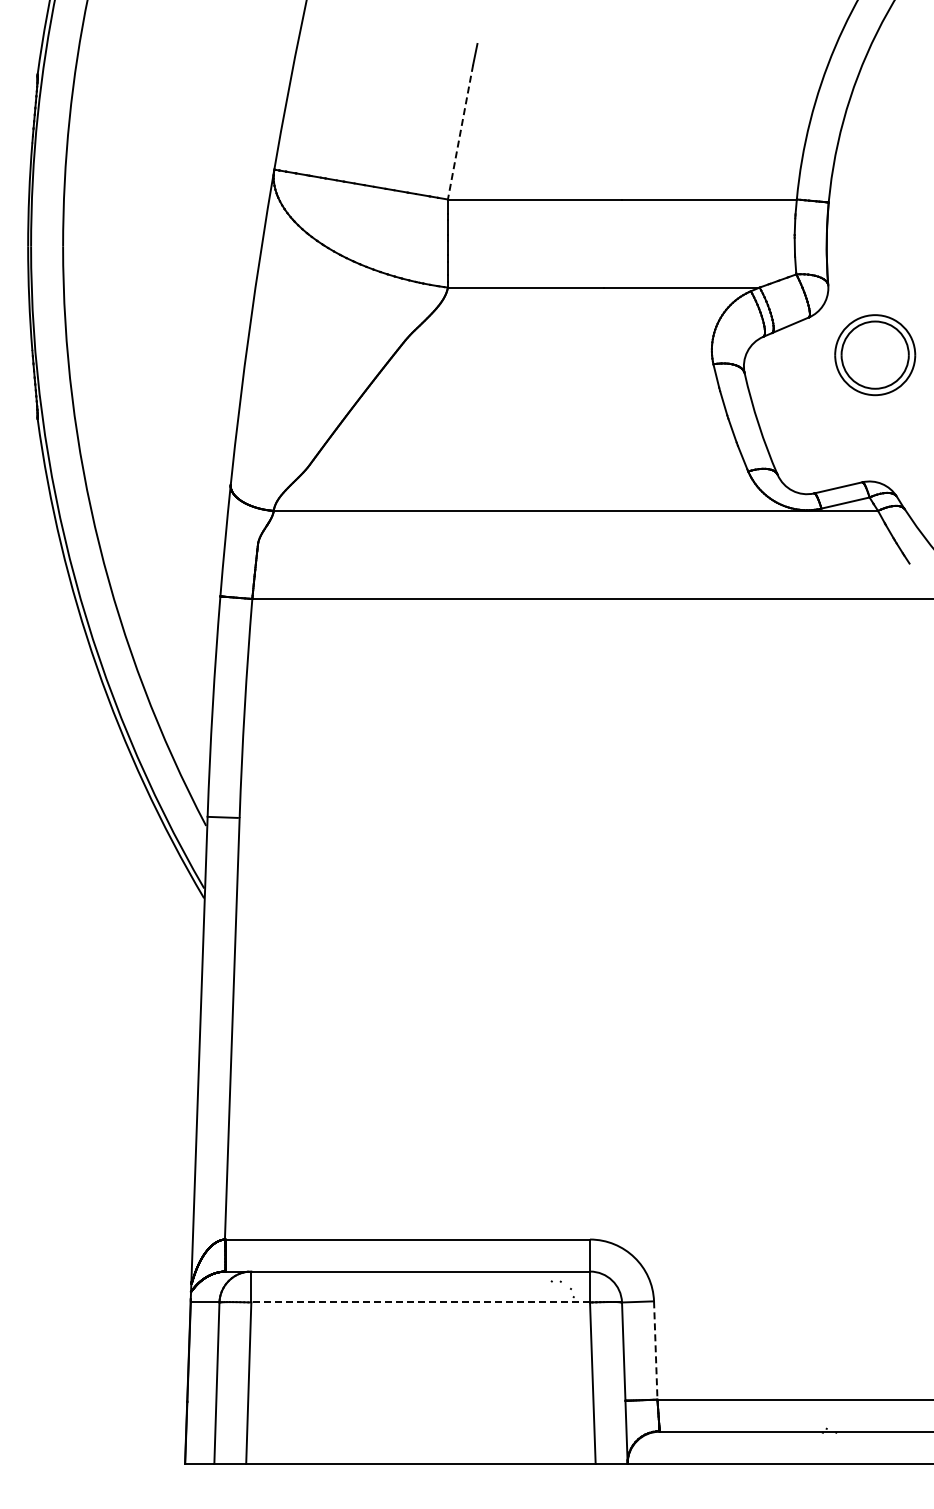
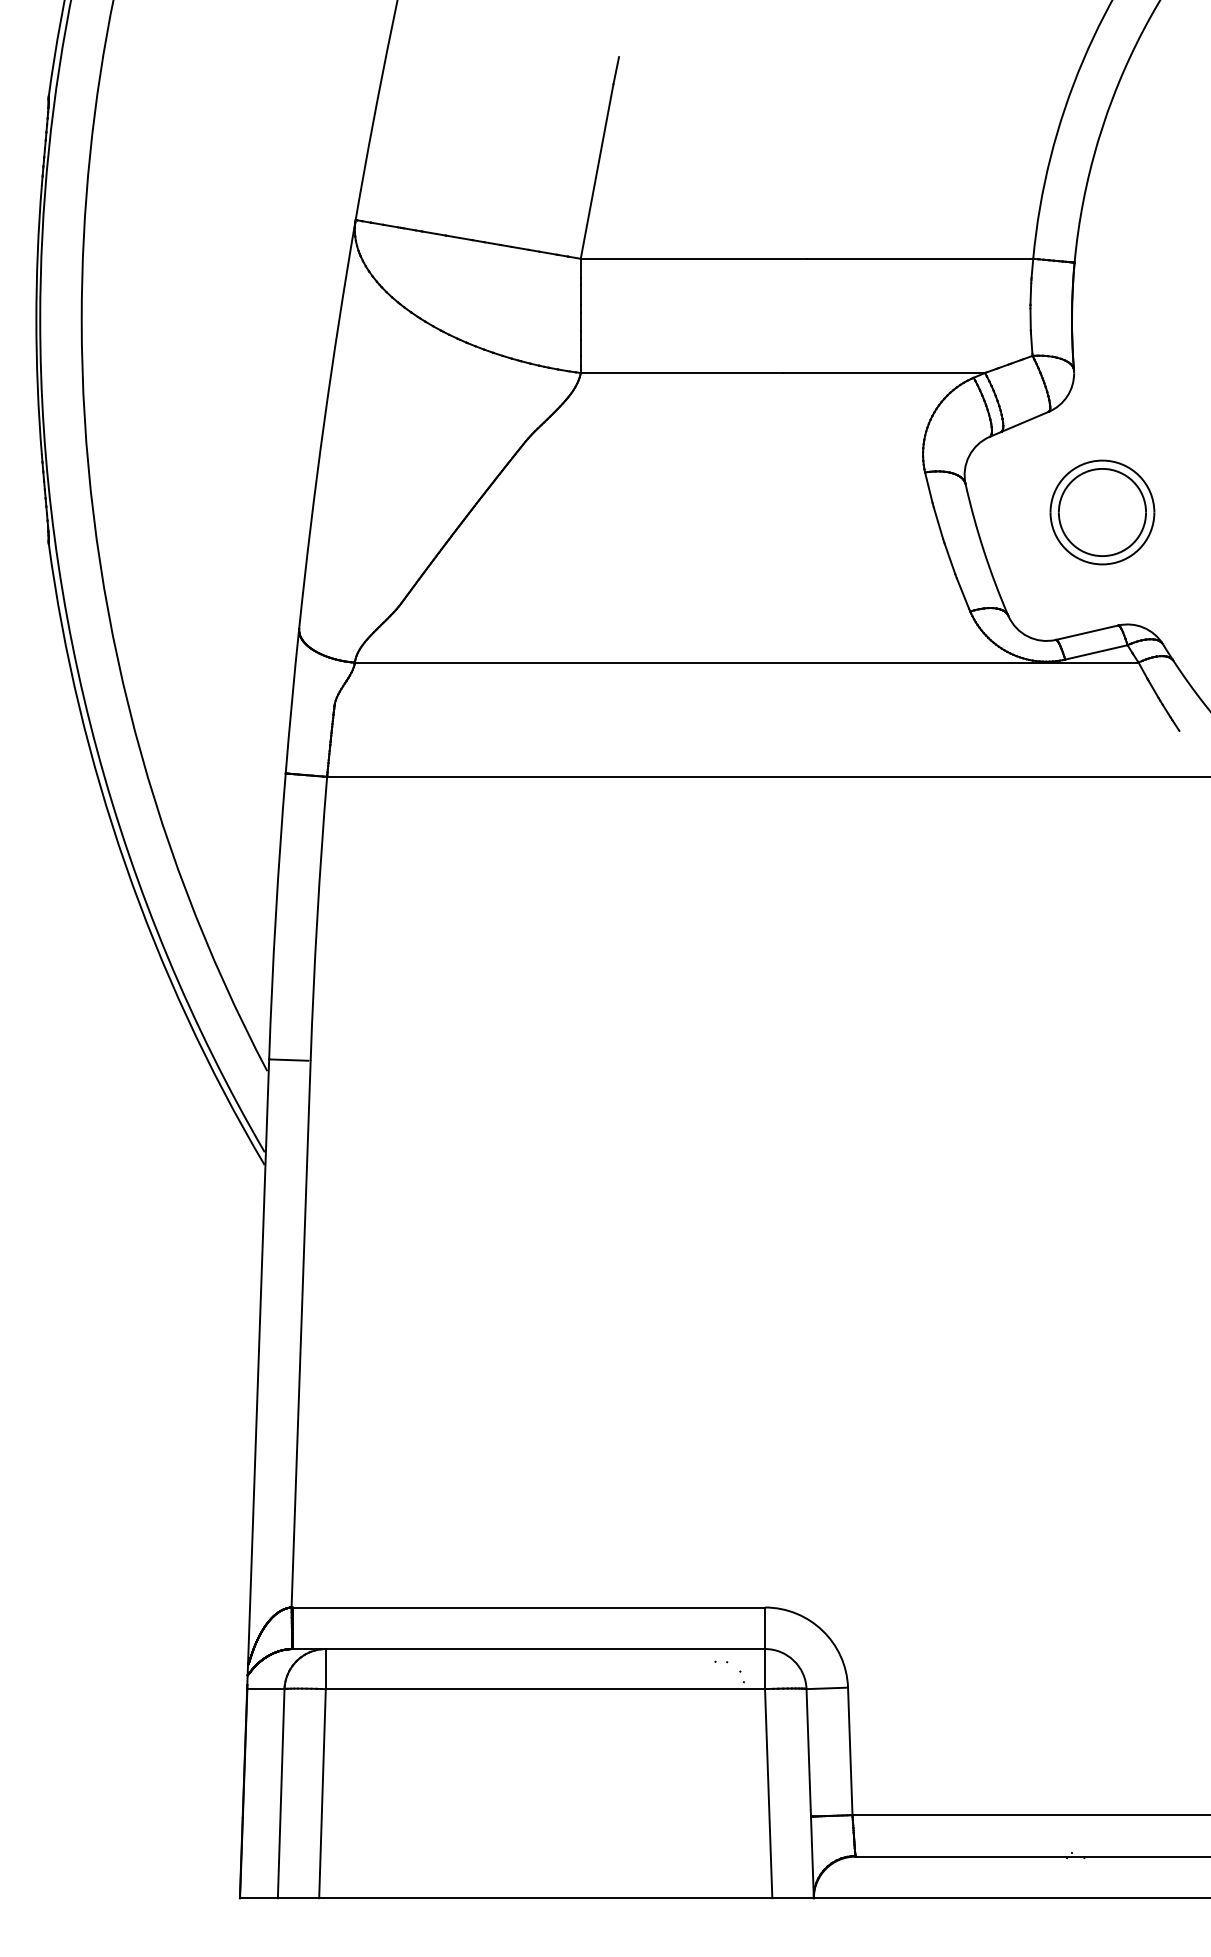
line: (460, 132) -> (597, 171), dashed -> solid
part: (875, 355) -> (1102, 512), moved
line: (420, 1302) -> (545, 1689), dashed -> solid
line: (655, 1351) -> (849, 1752), dashed -> solid

